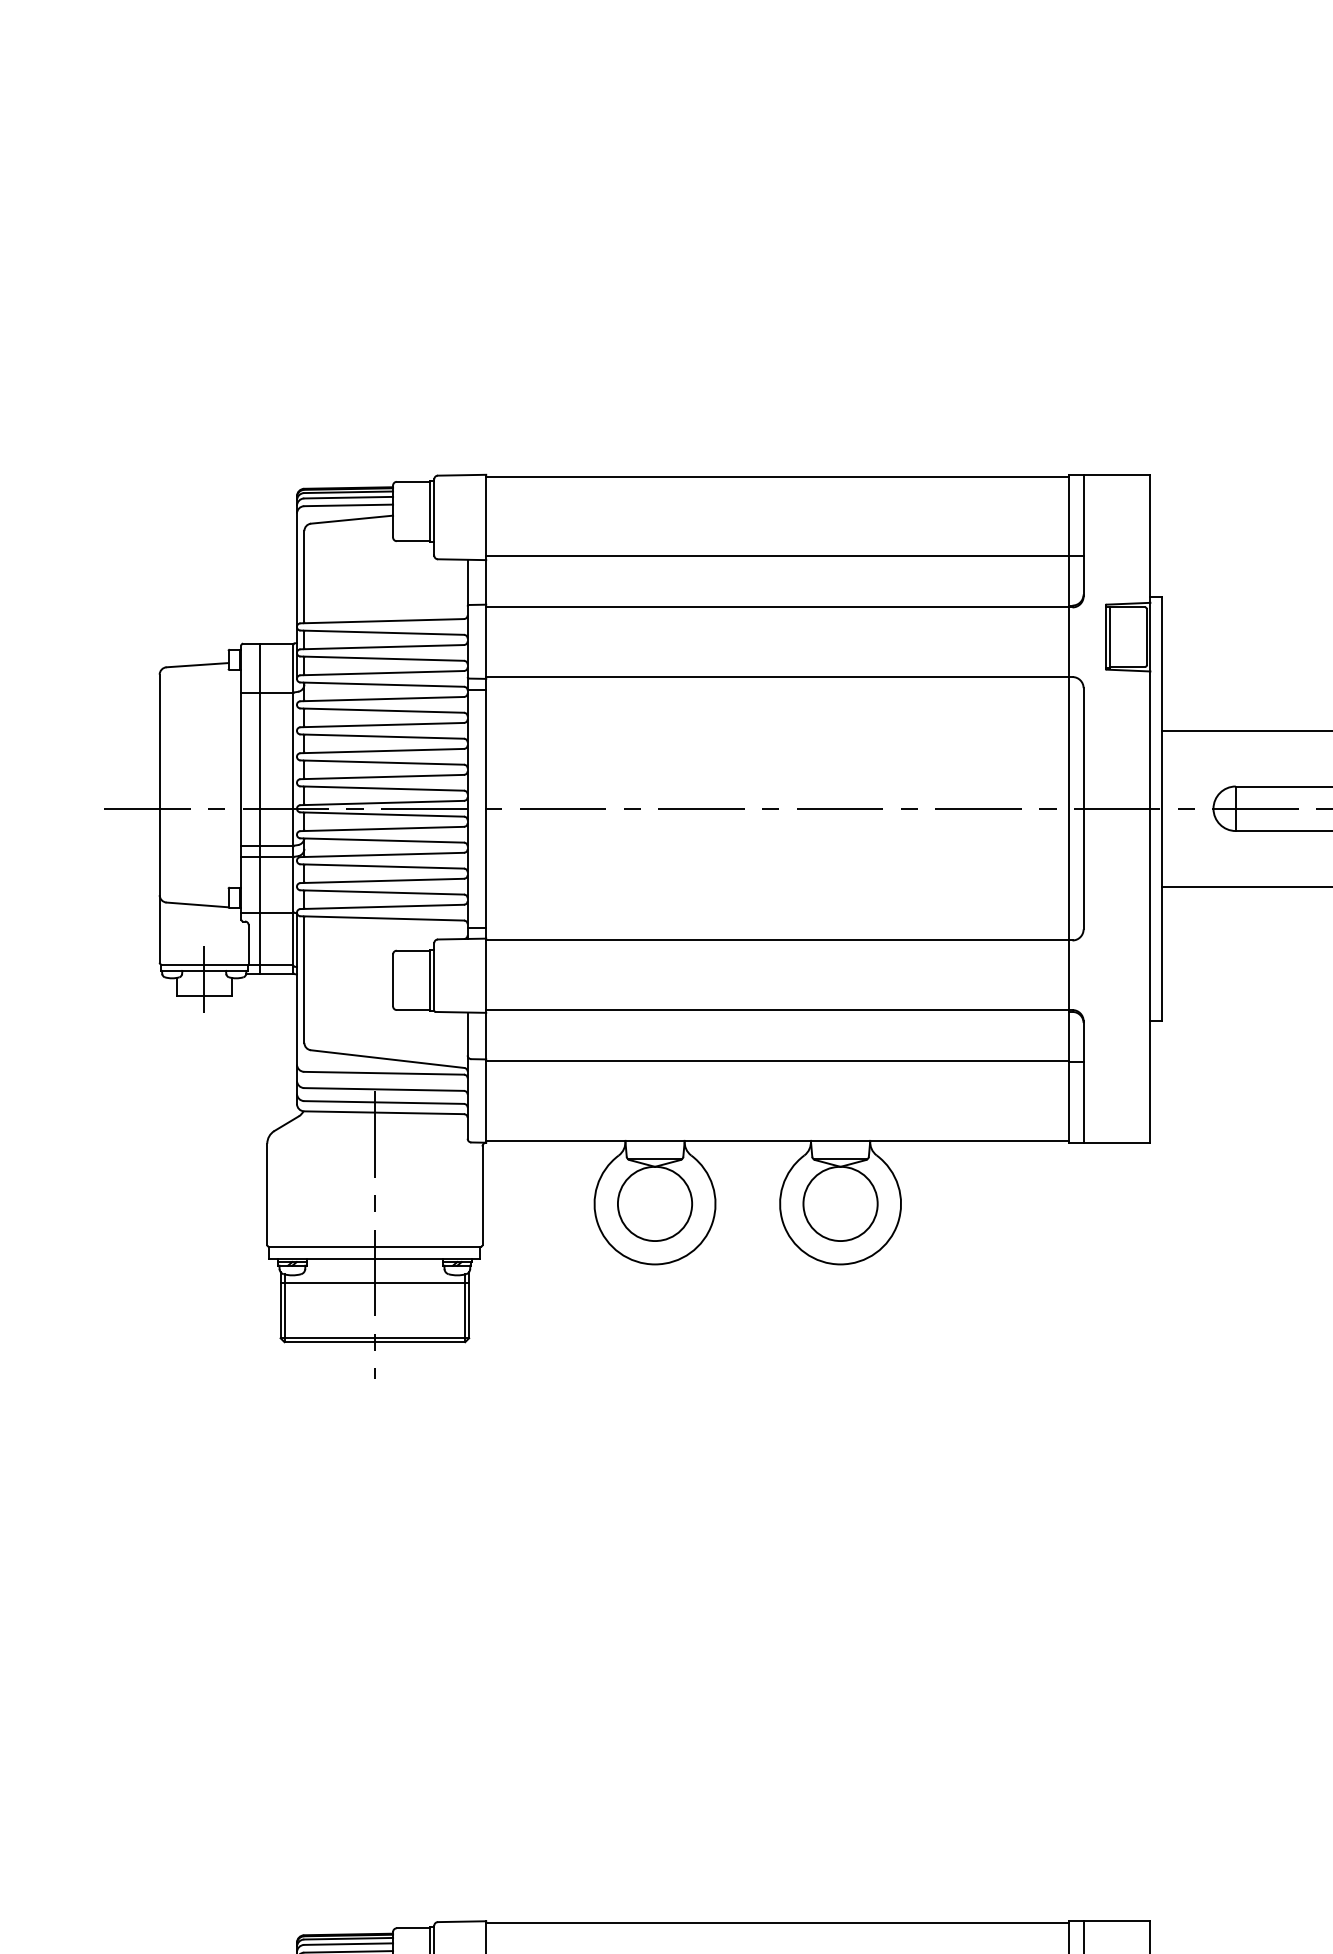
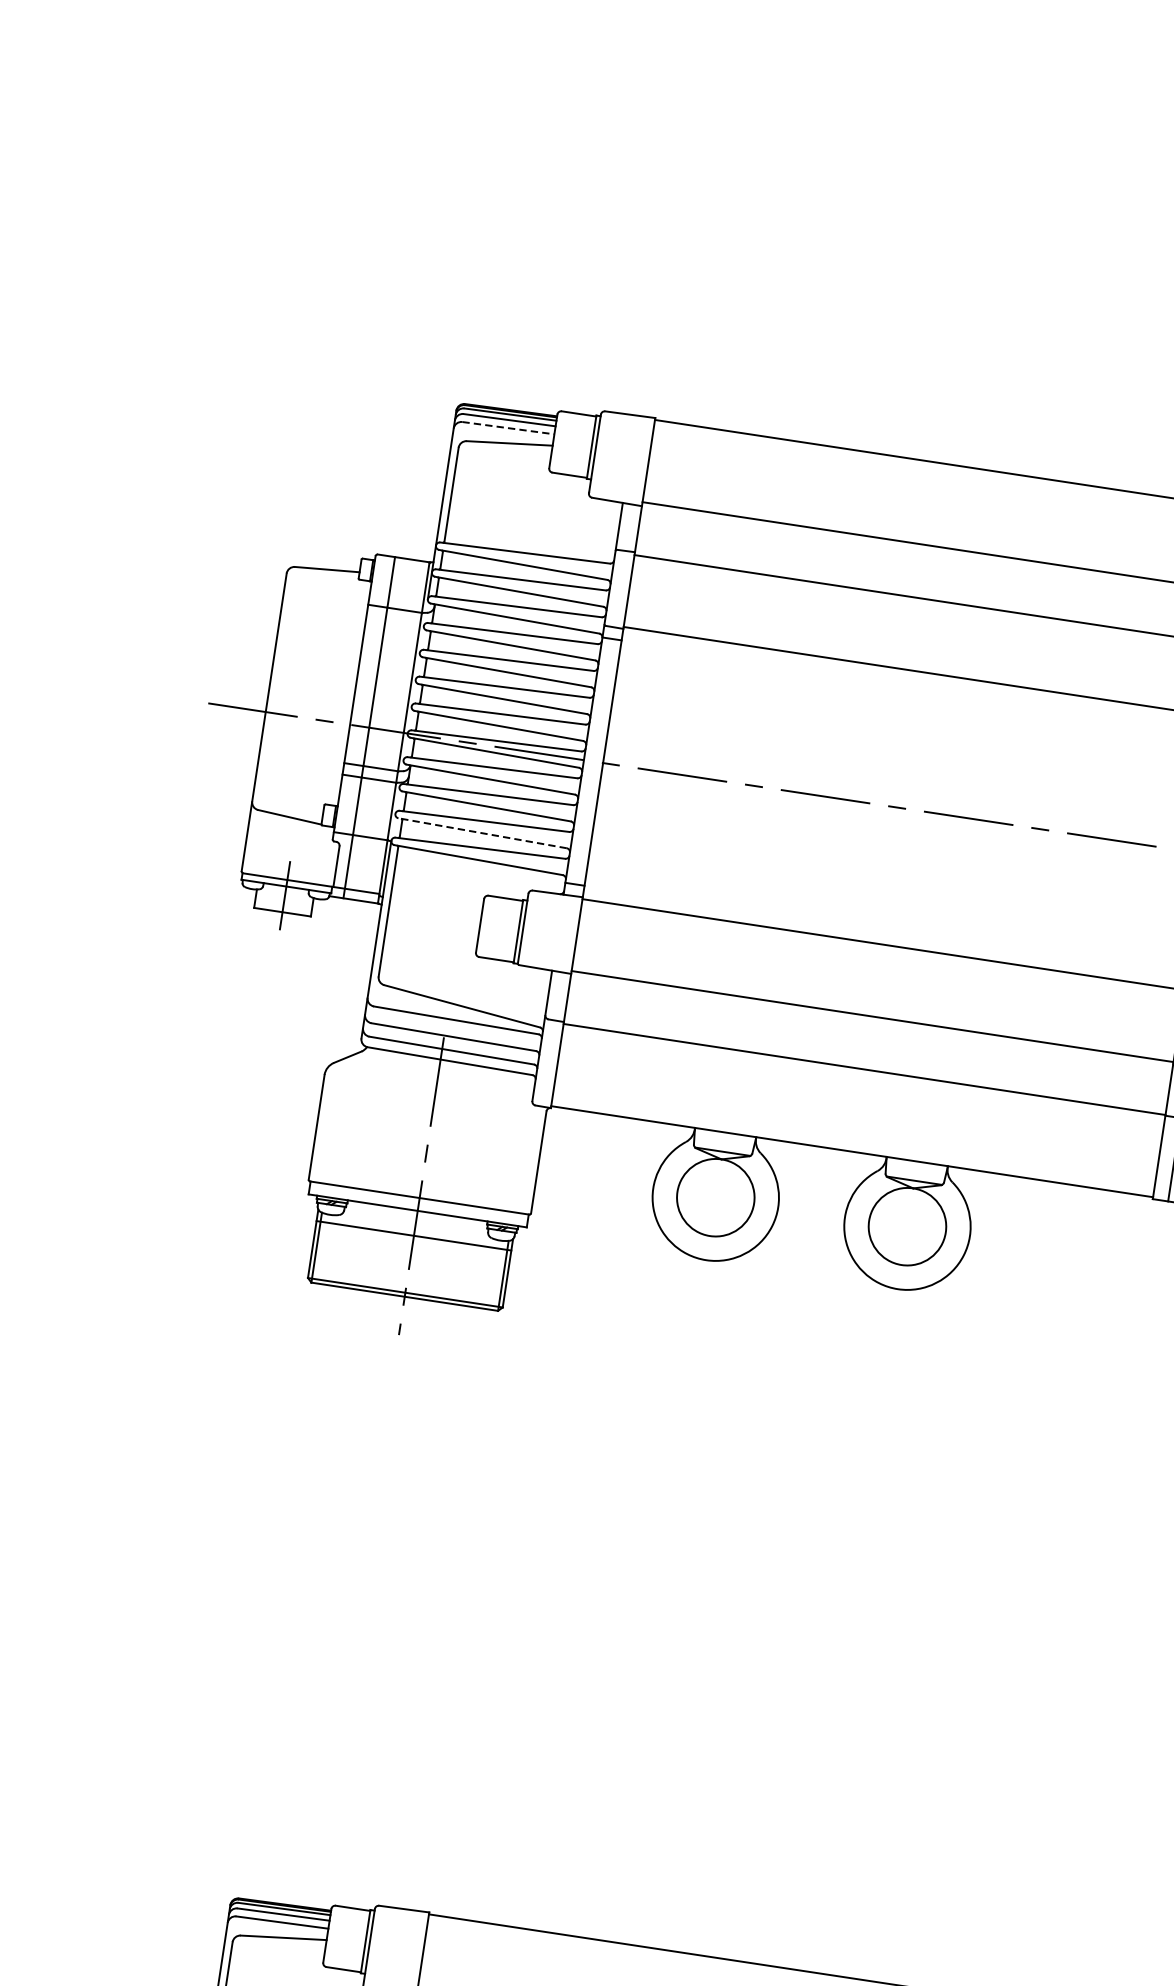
line: (349, 505) -> (509, 428), solid -> dashed
line: (382, 892) -> (482, 833), solid -> dashed

